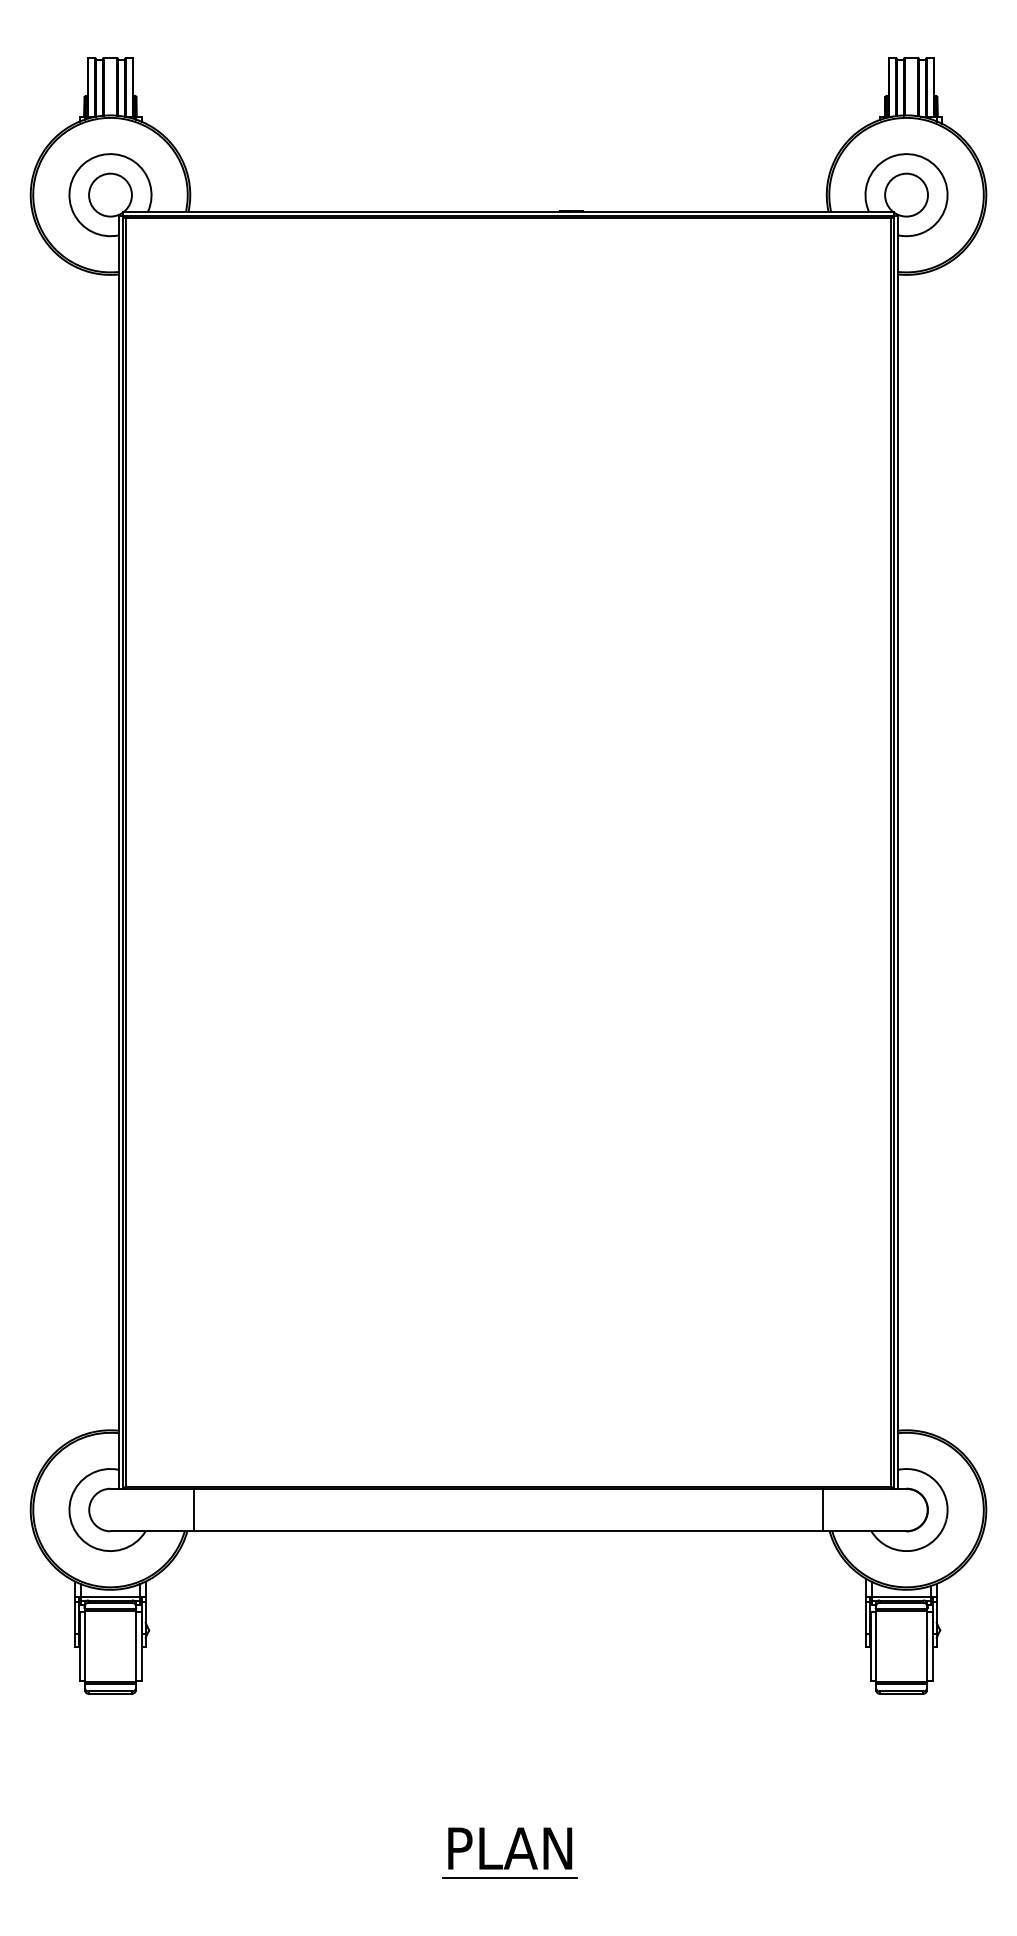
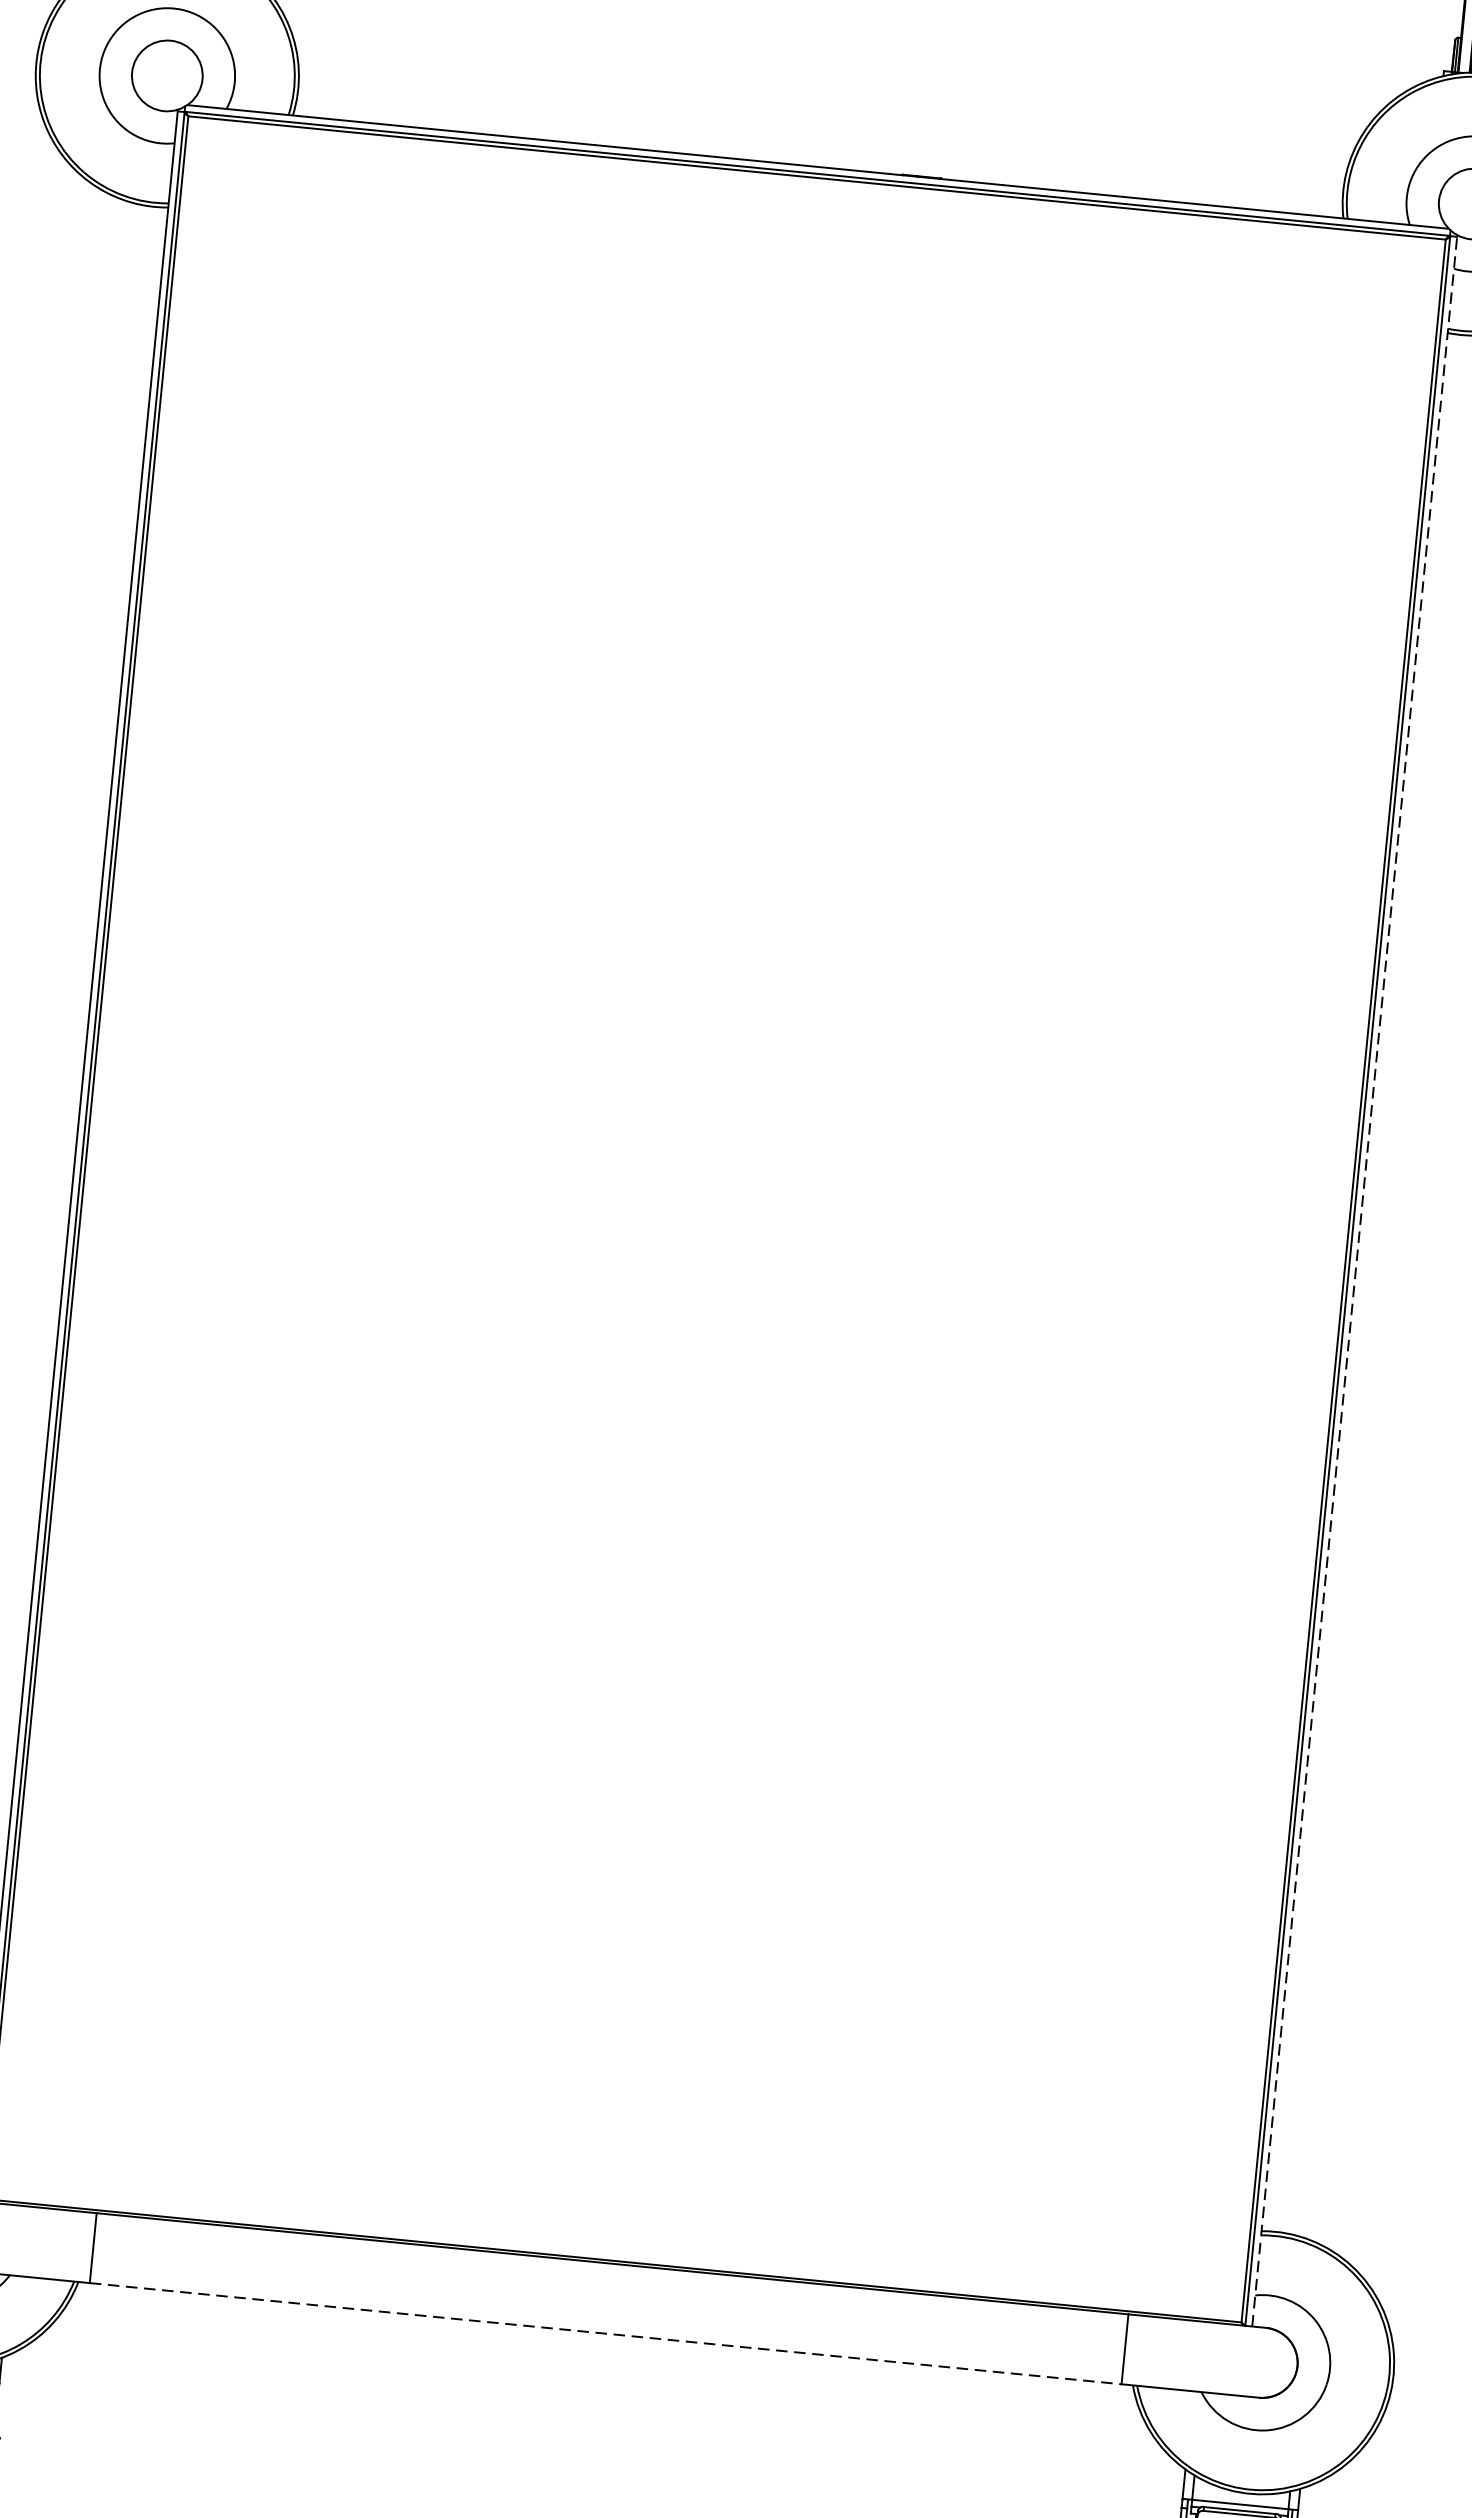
line: (898, 851) -> (1355, 1280), solid -> dashed
line: (509, 1531) -> (607, 2334), solid -> dashed

